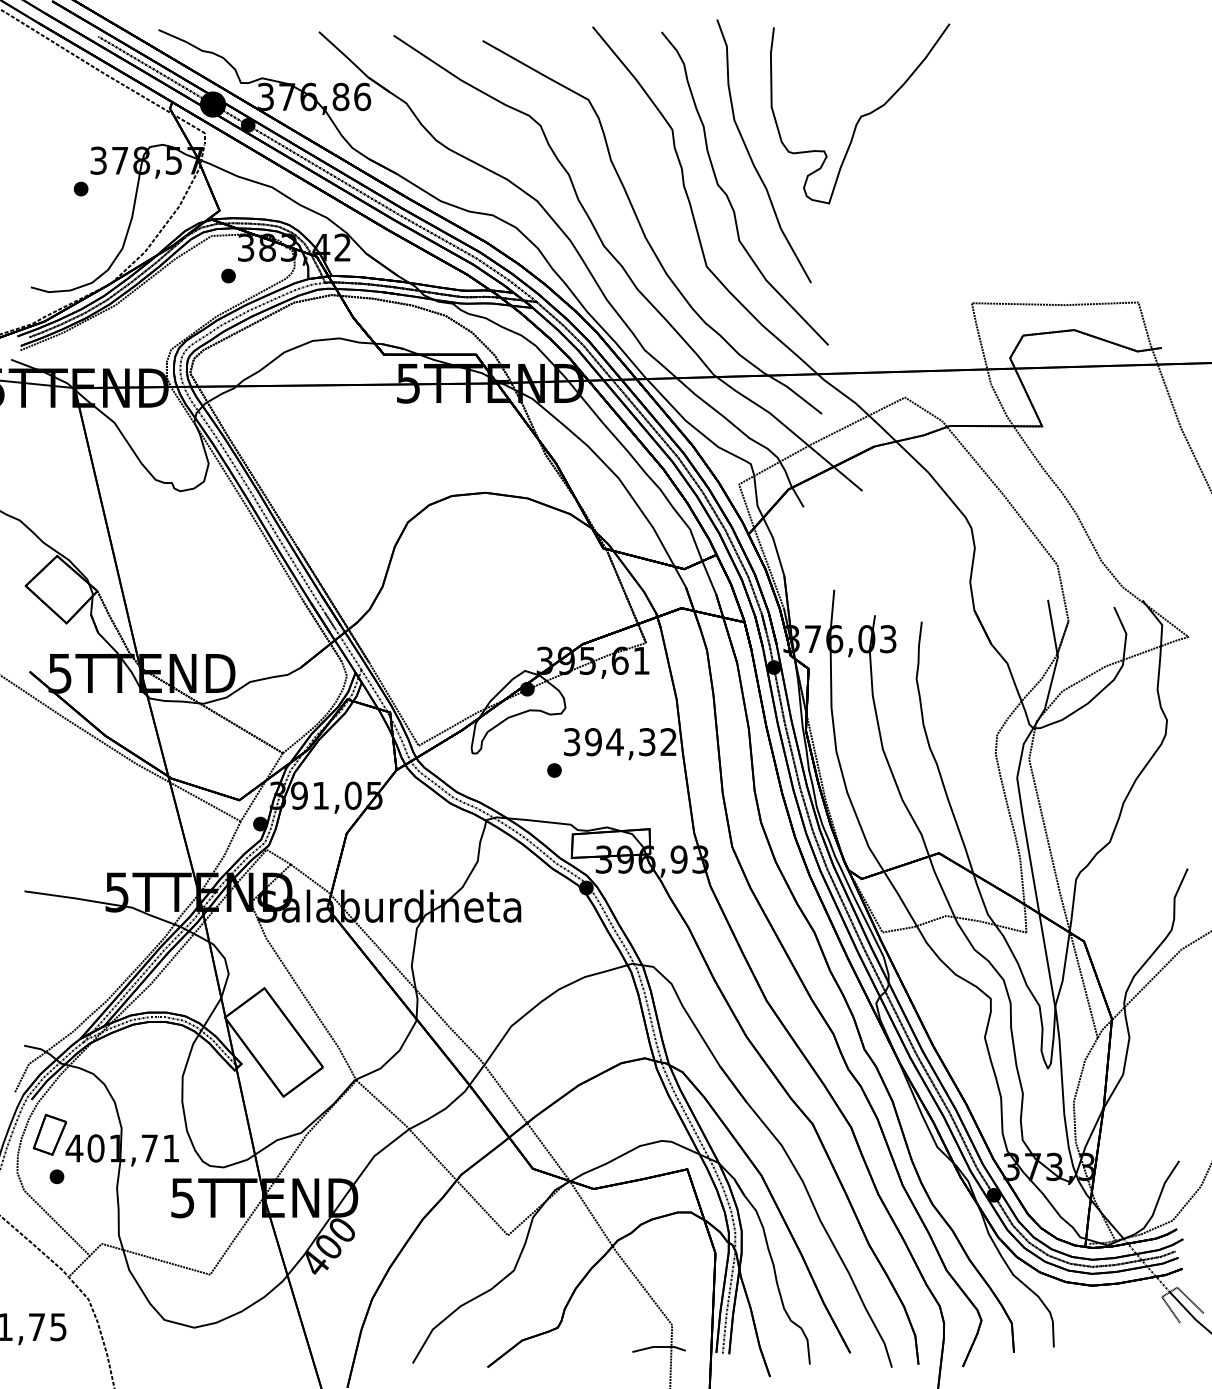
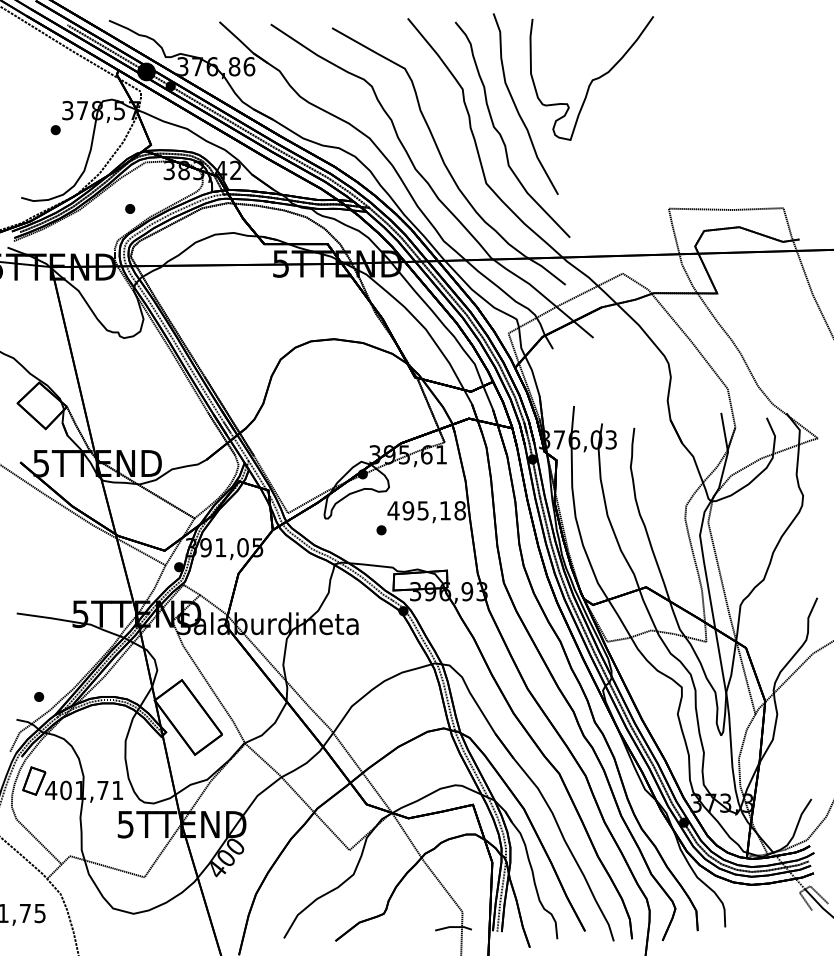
part: (228, 275) -> (130, 208), moved
text: (619, 741) -> (426, 510), 394,32 -> 495,18
part: (57, 1176) -> (39, 696), moved

